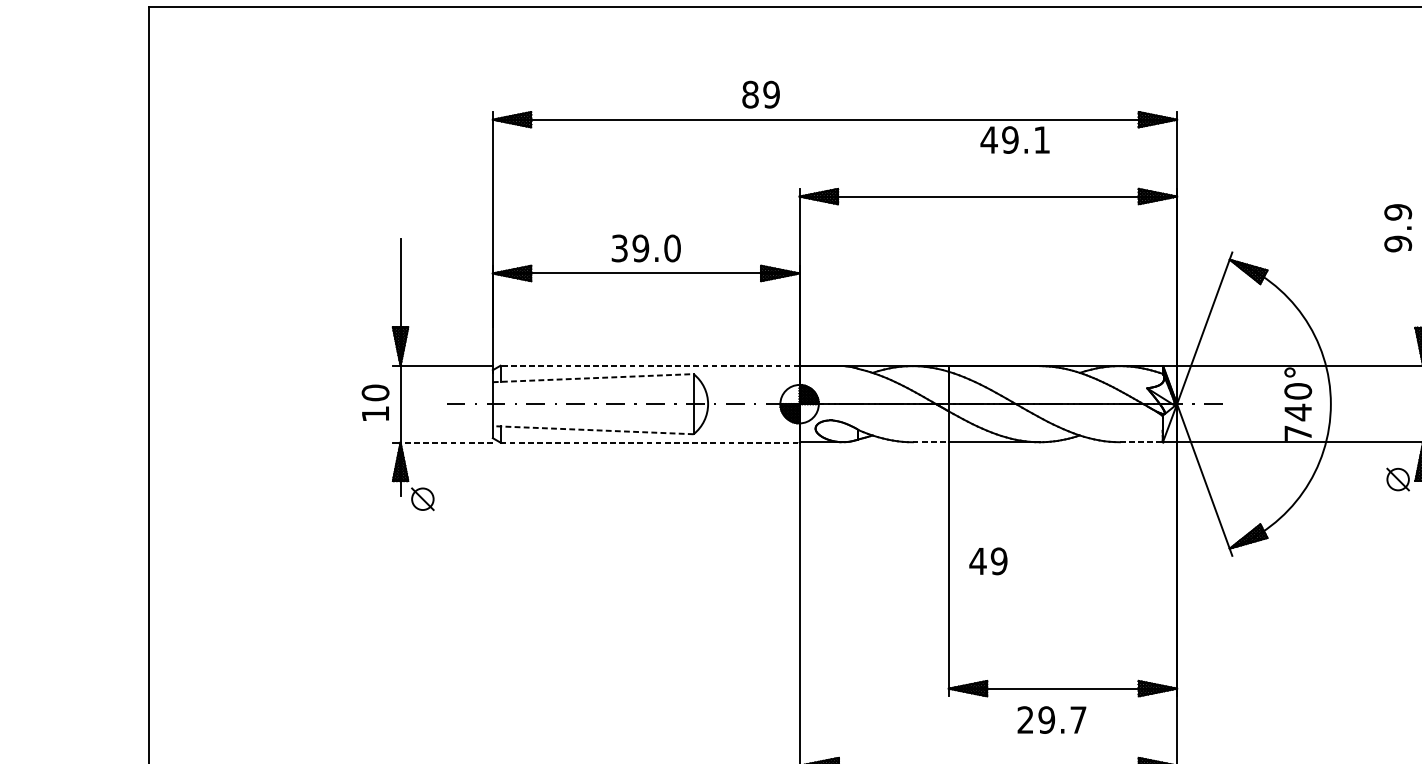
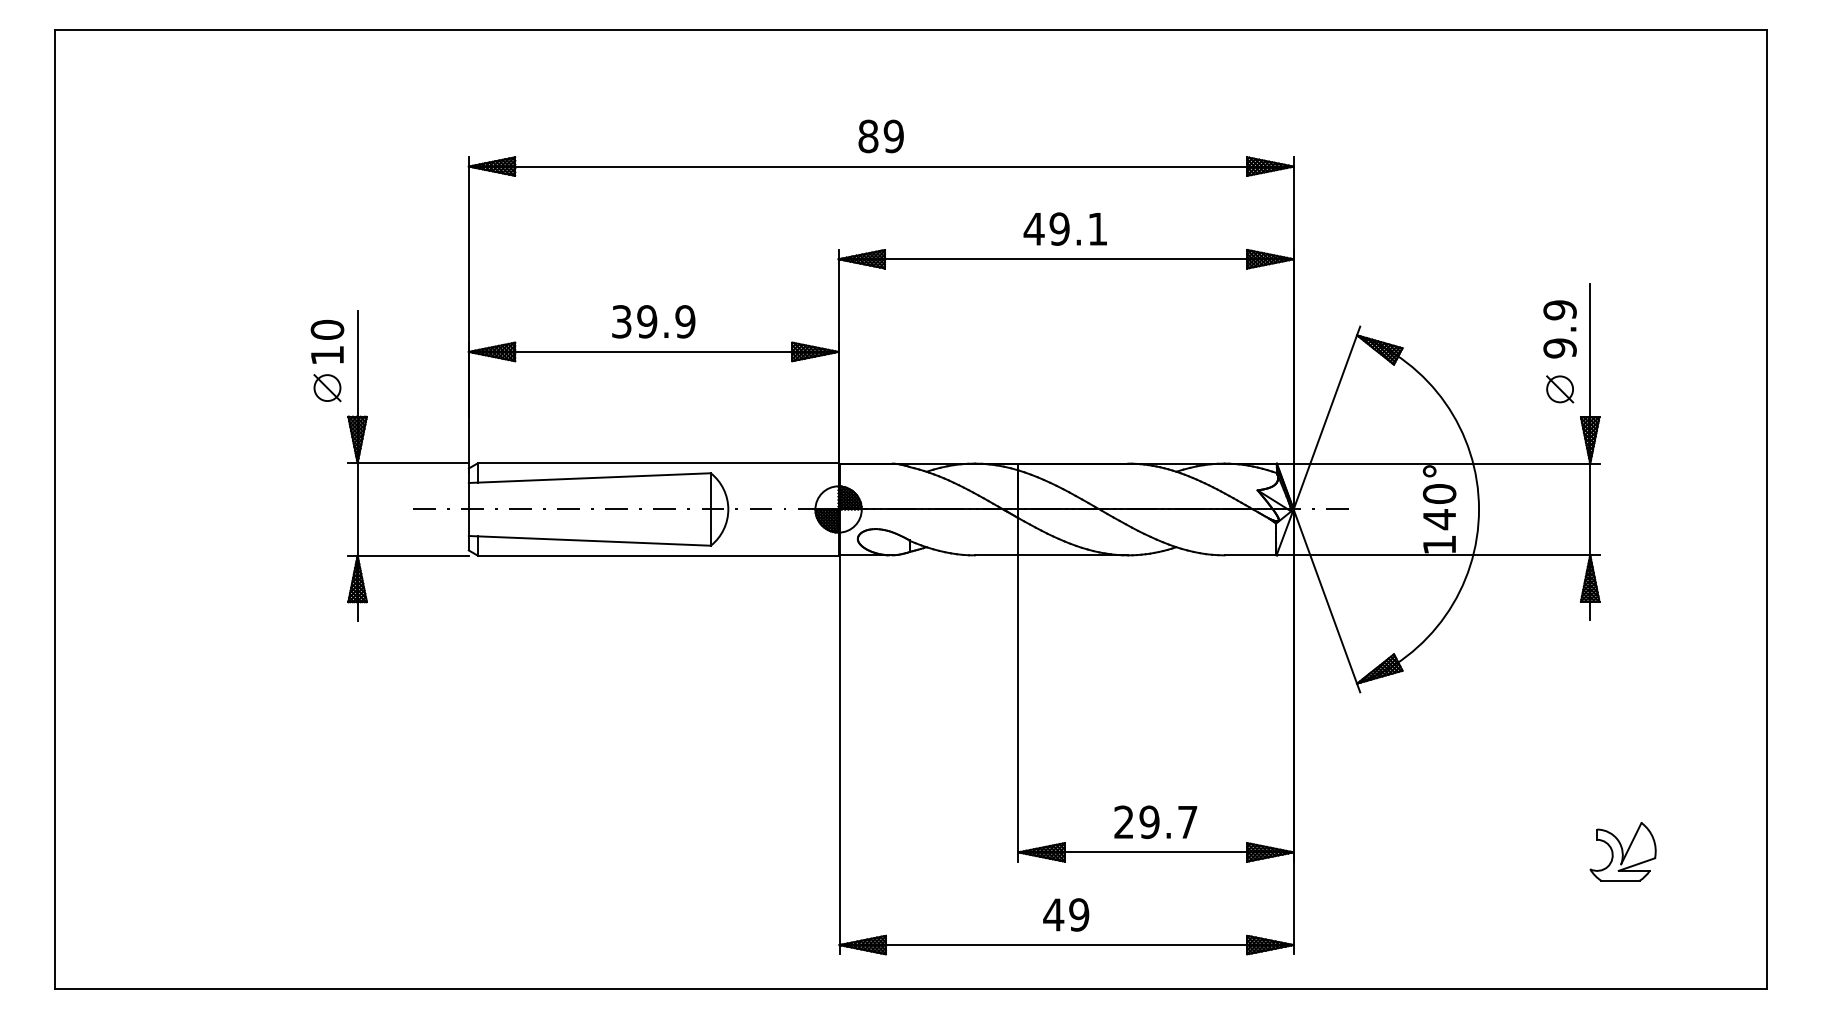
text: (760, 94) -> (880, 136), moved
text: (1014, 139) -> (1064, 228), moved
text: (1397, 228) -> (1559, 329), moved
text: (672, 248) -> (685, 321), 39.0 -> 39.9
line: (649, 366) -> (657, 463), dashed -> solid
line: (593, 378) -> (590, 478), dashed -> solid
text: (375, 402) -> (327, 341), moved
line: (592, 429) -> (589, 540), dashed -> solid
text: (1298, 433) -> (1439, 544), 740° -> 140°
line: (446, 442) -> (413, 555), dashed -> solid
line: (650, 442) -> (658, 555), dashed -> solid
line: (930, 442) -> (996, 555), dashed -> solid
line: (1141, 442) -> (1250, 555), dashed -> solid
part: (1398, 479) -> (1560, 389), moved
part: (422, 499) -> (327, 388), moved
text: (988, 560) -> (1066, 914), moved
text: (1051, 719) -> (1155, 821), moved

